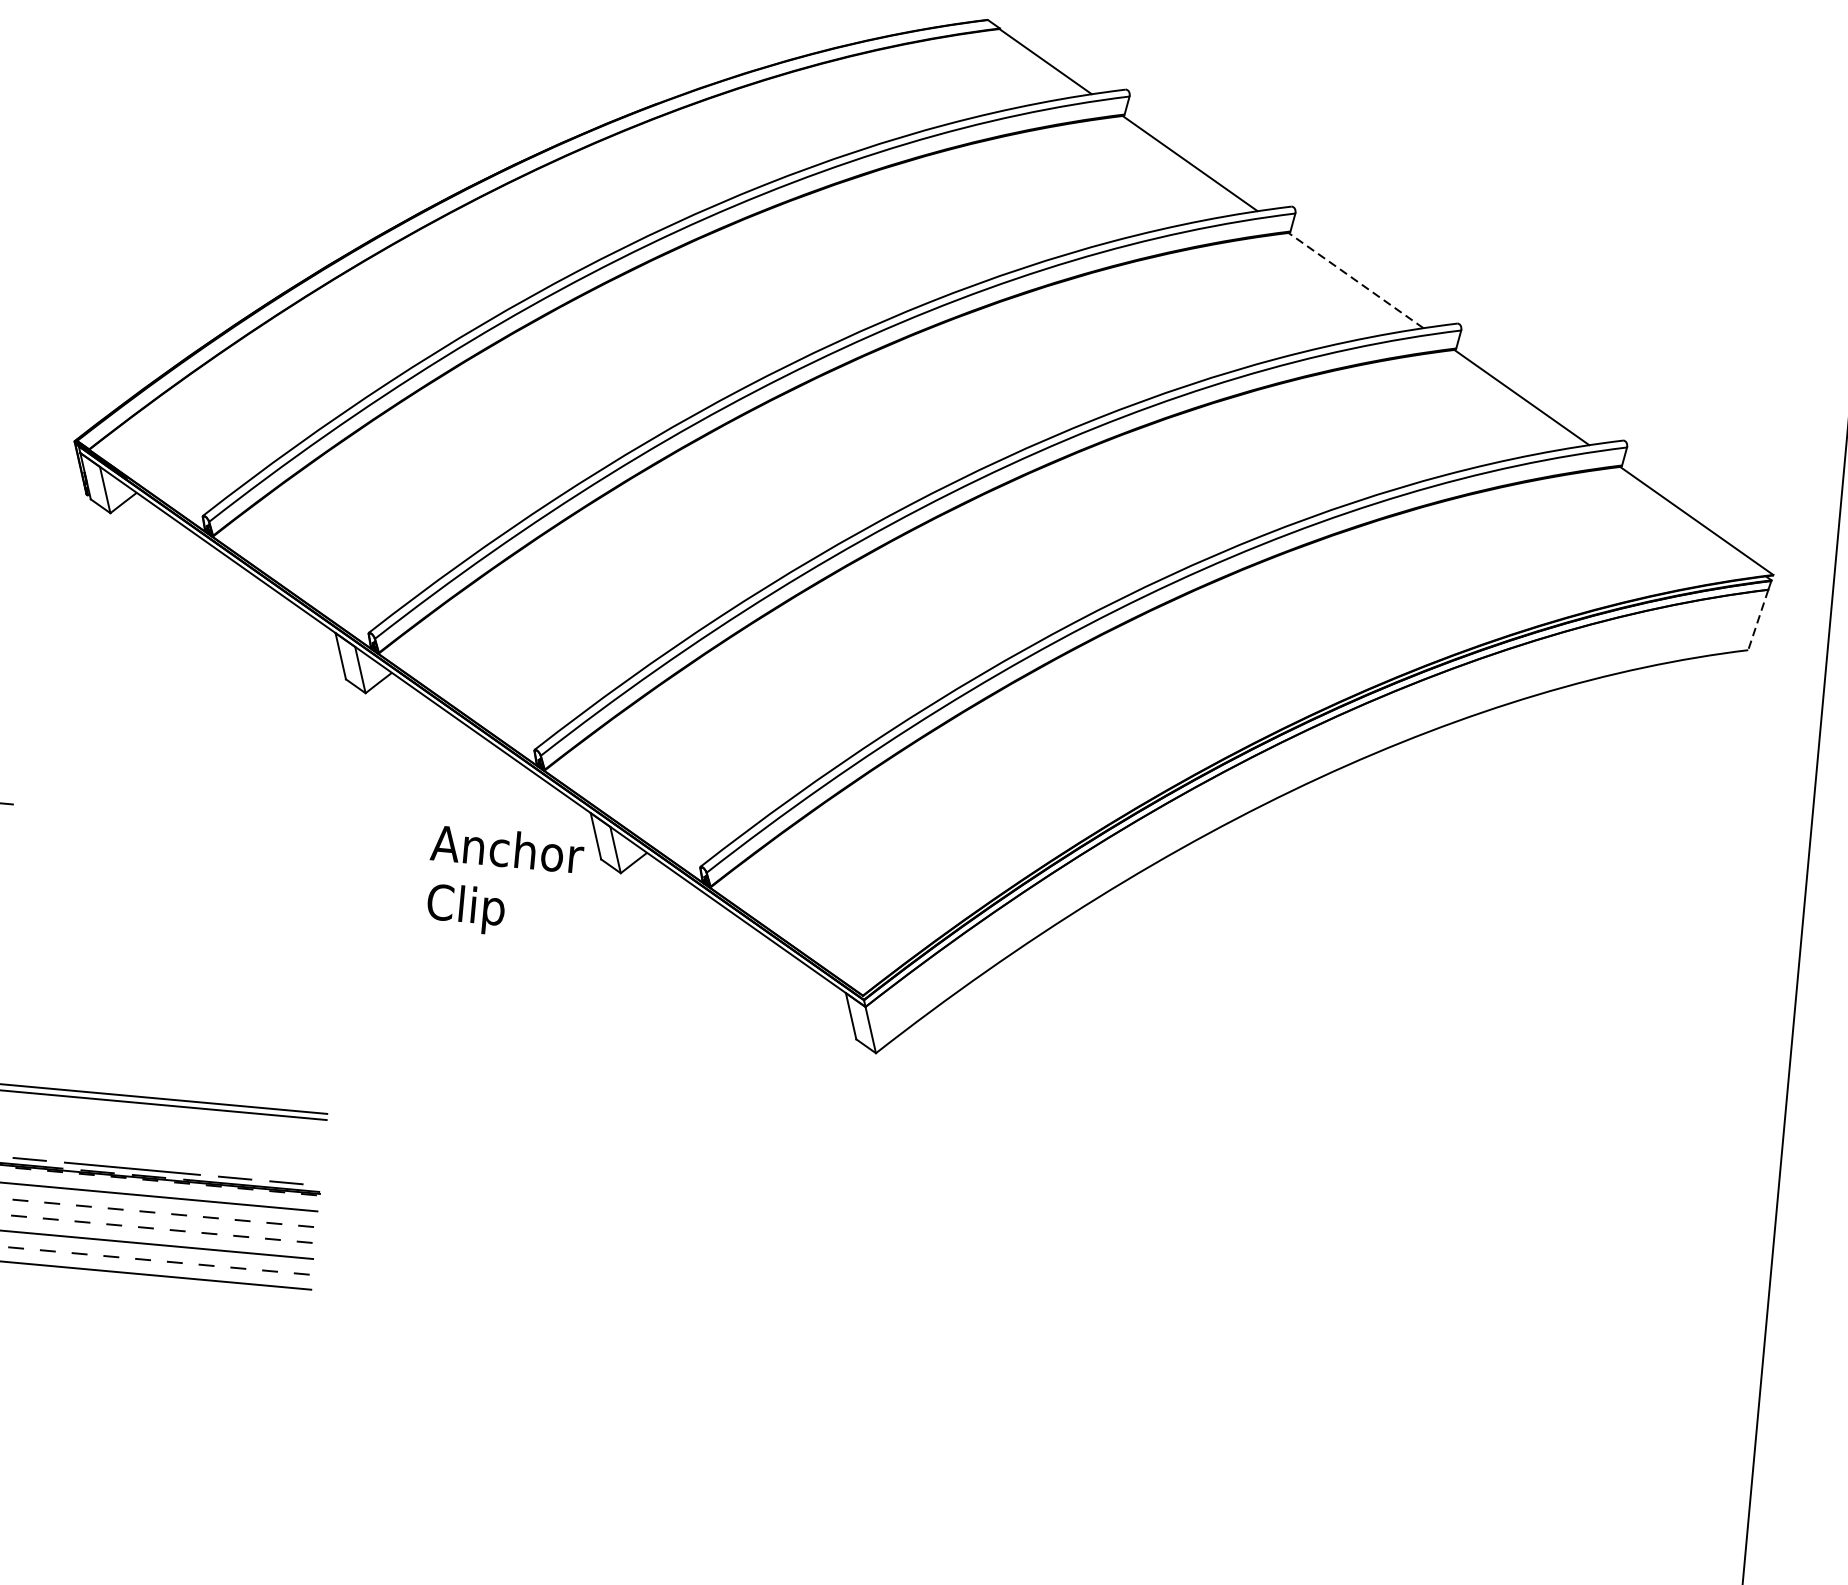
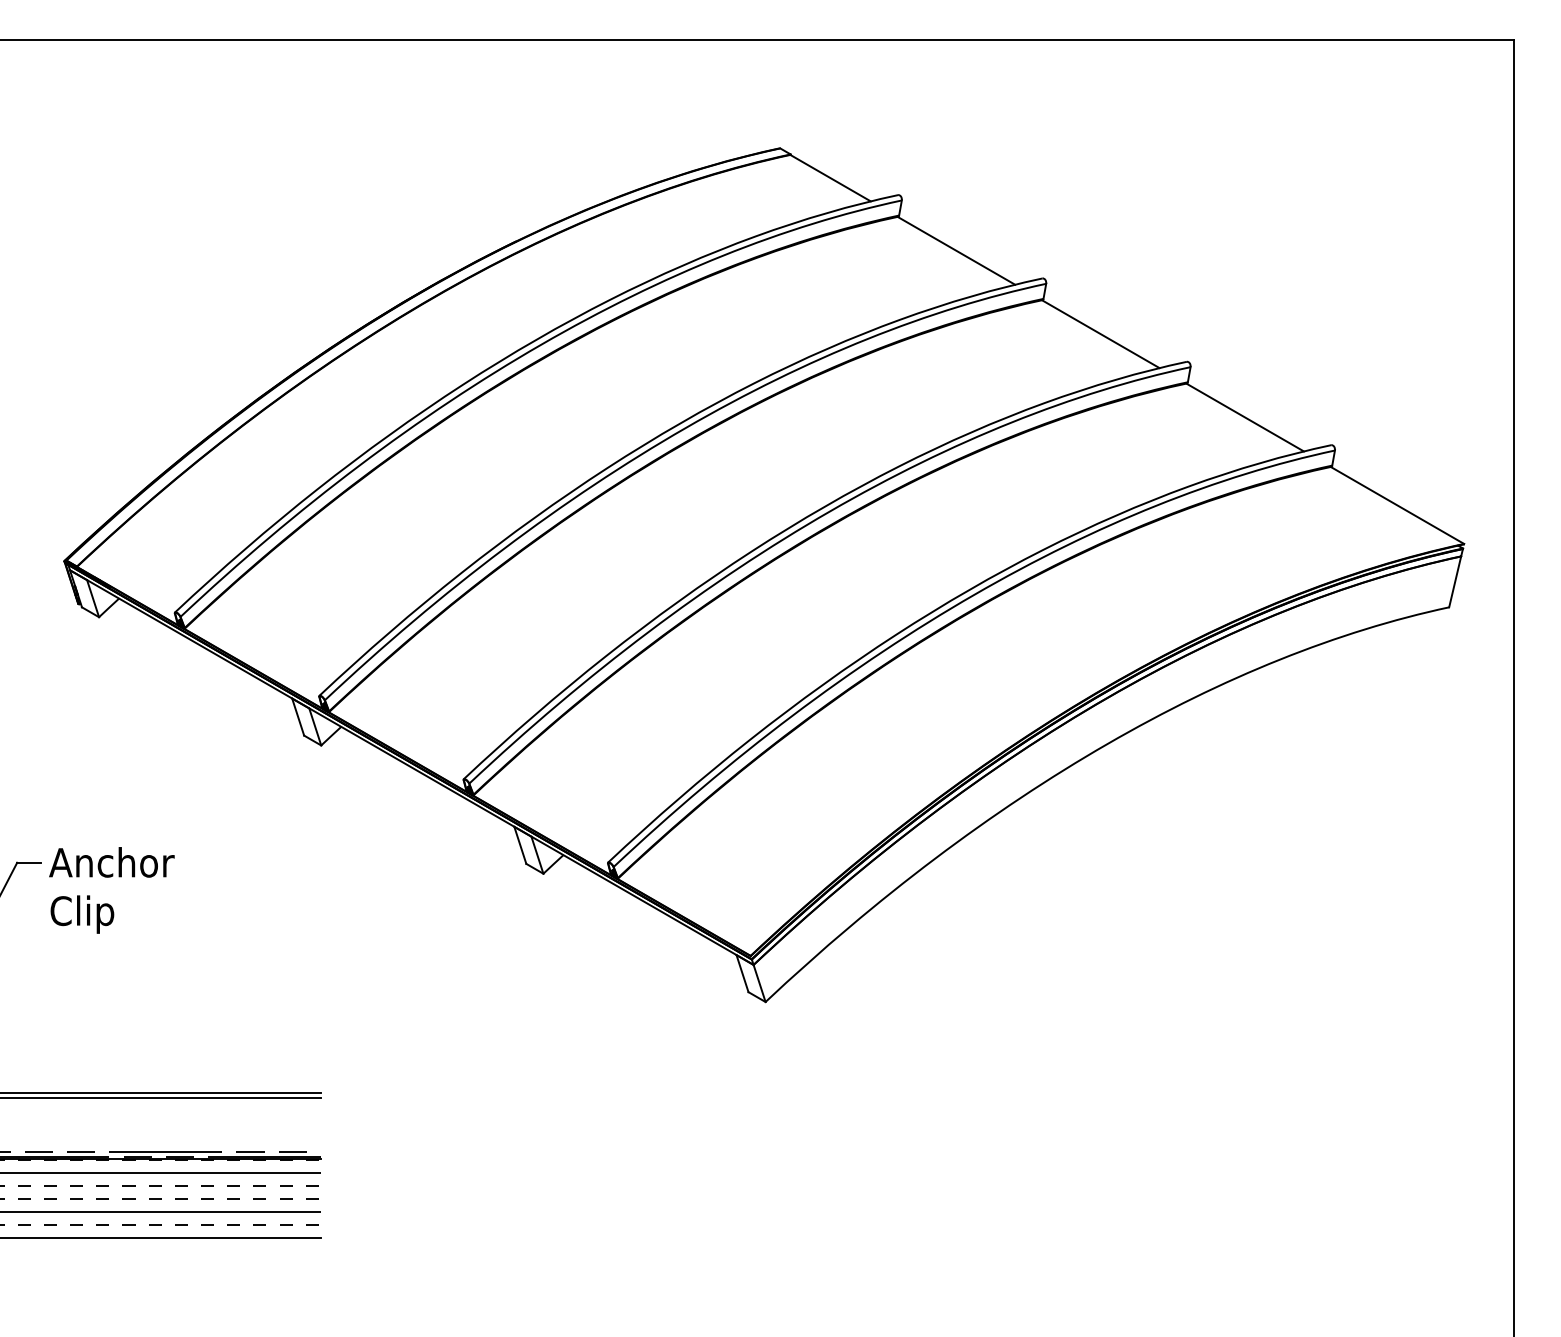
line: (1355, 280) -> (1100, 334), dashed -> solid
line: (1758, 620) -> (1455, 582), dashed -> solid
text: (503, 883) -> (111, 890), moved

